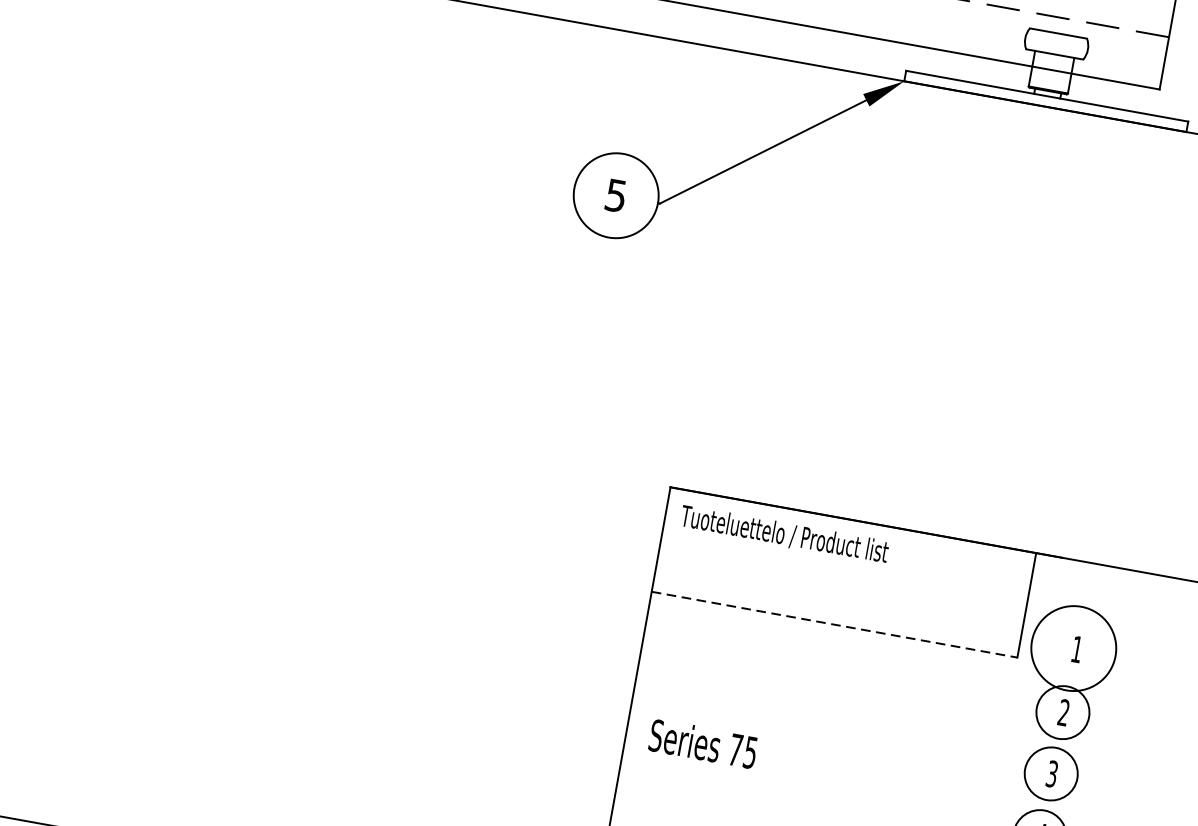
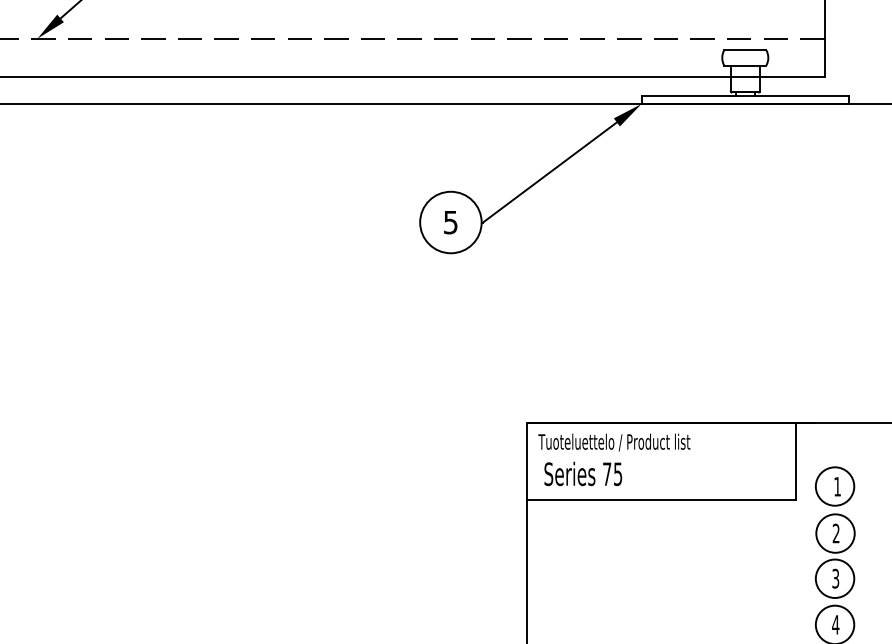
line: (834, 625) -> (661, 500), dashed -> solid
circle: (1073, 648) -> (834, 486), size x0.62
text: (703, 743) -> (583, 473), moved

